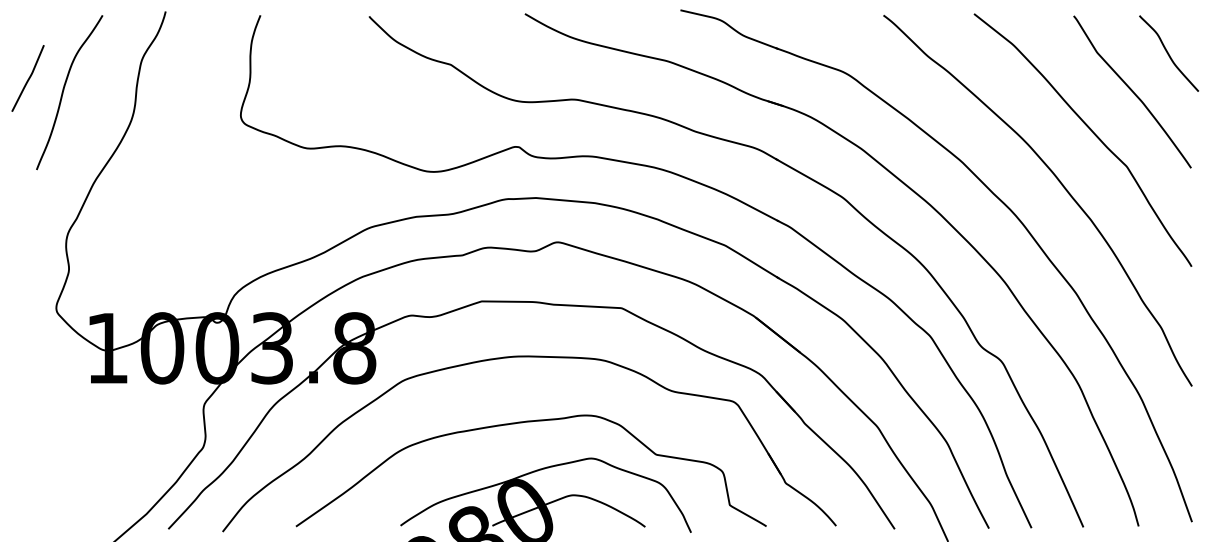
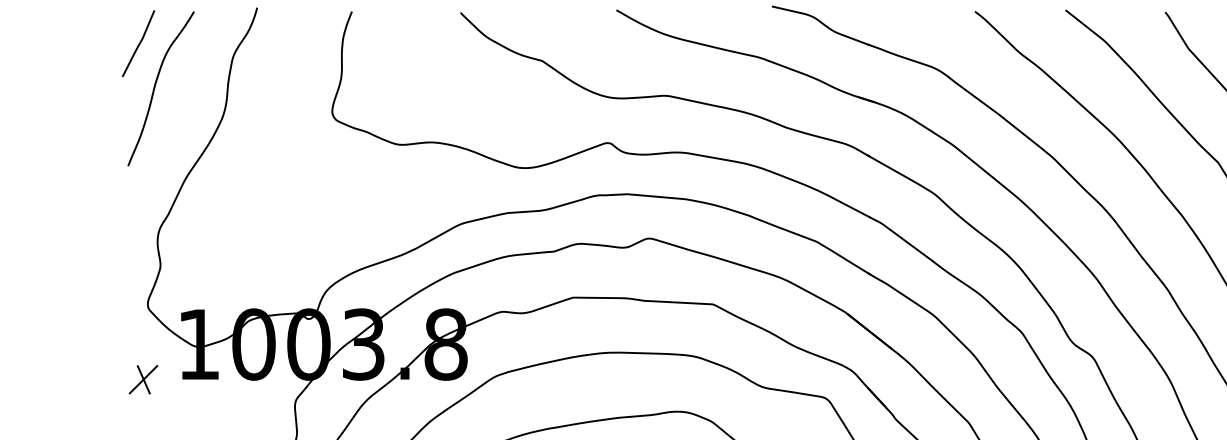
curve: (28, 78) -> (138, 43), moved
part: (51, 383) -> (142, 379), added

